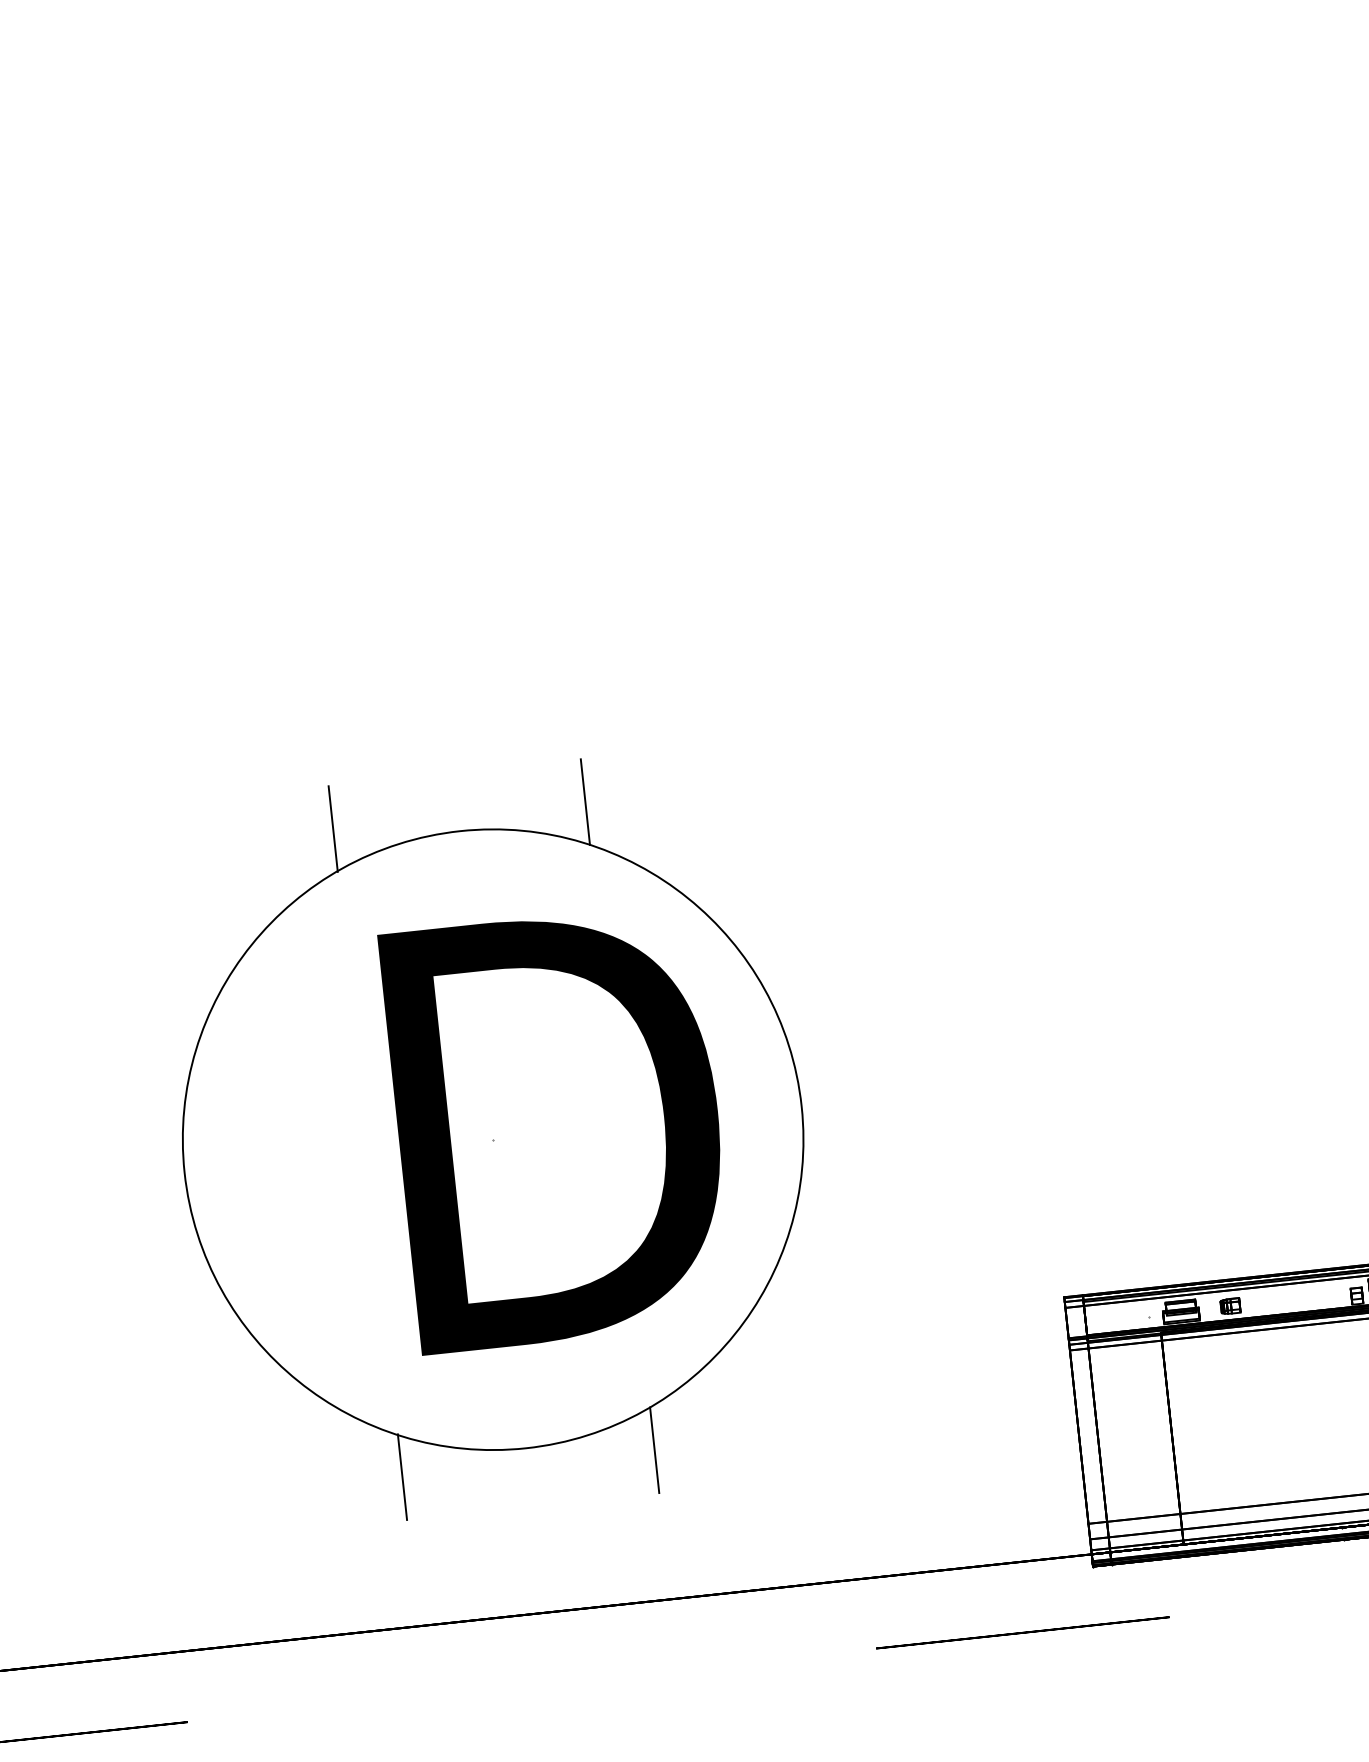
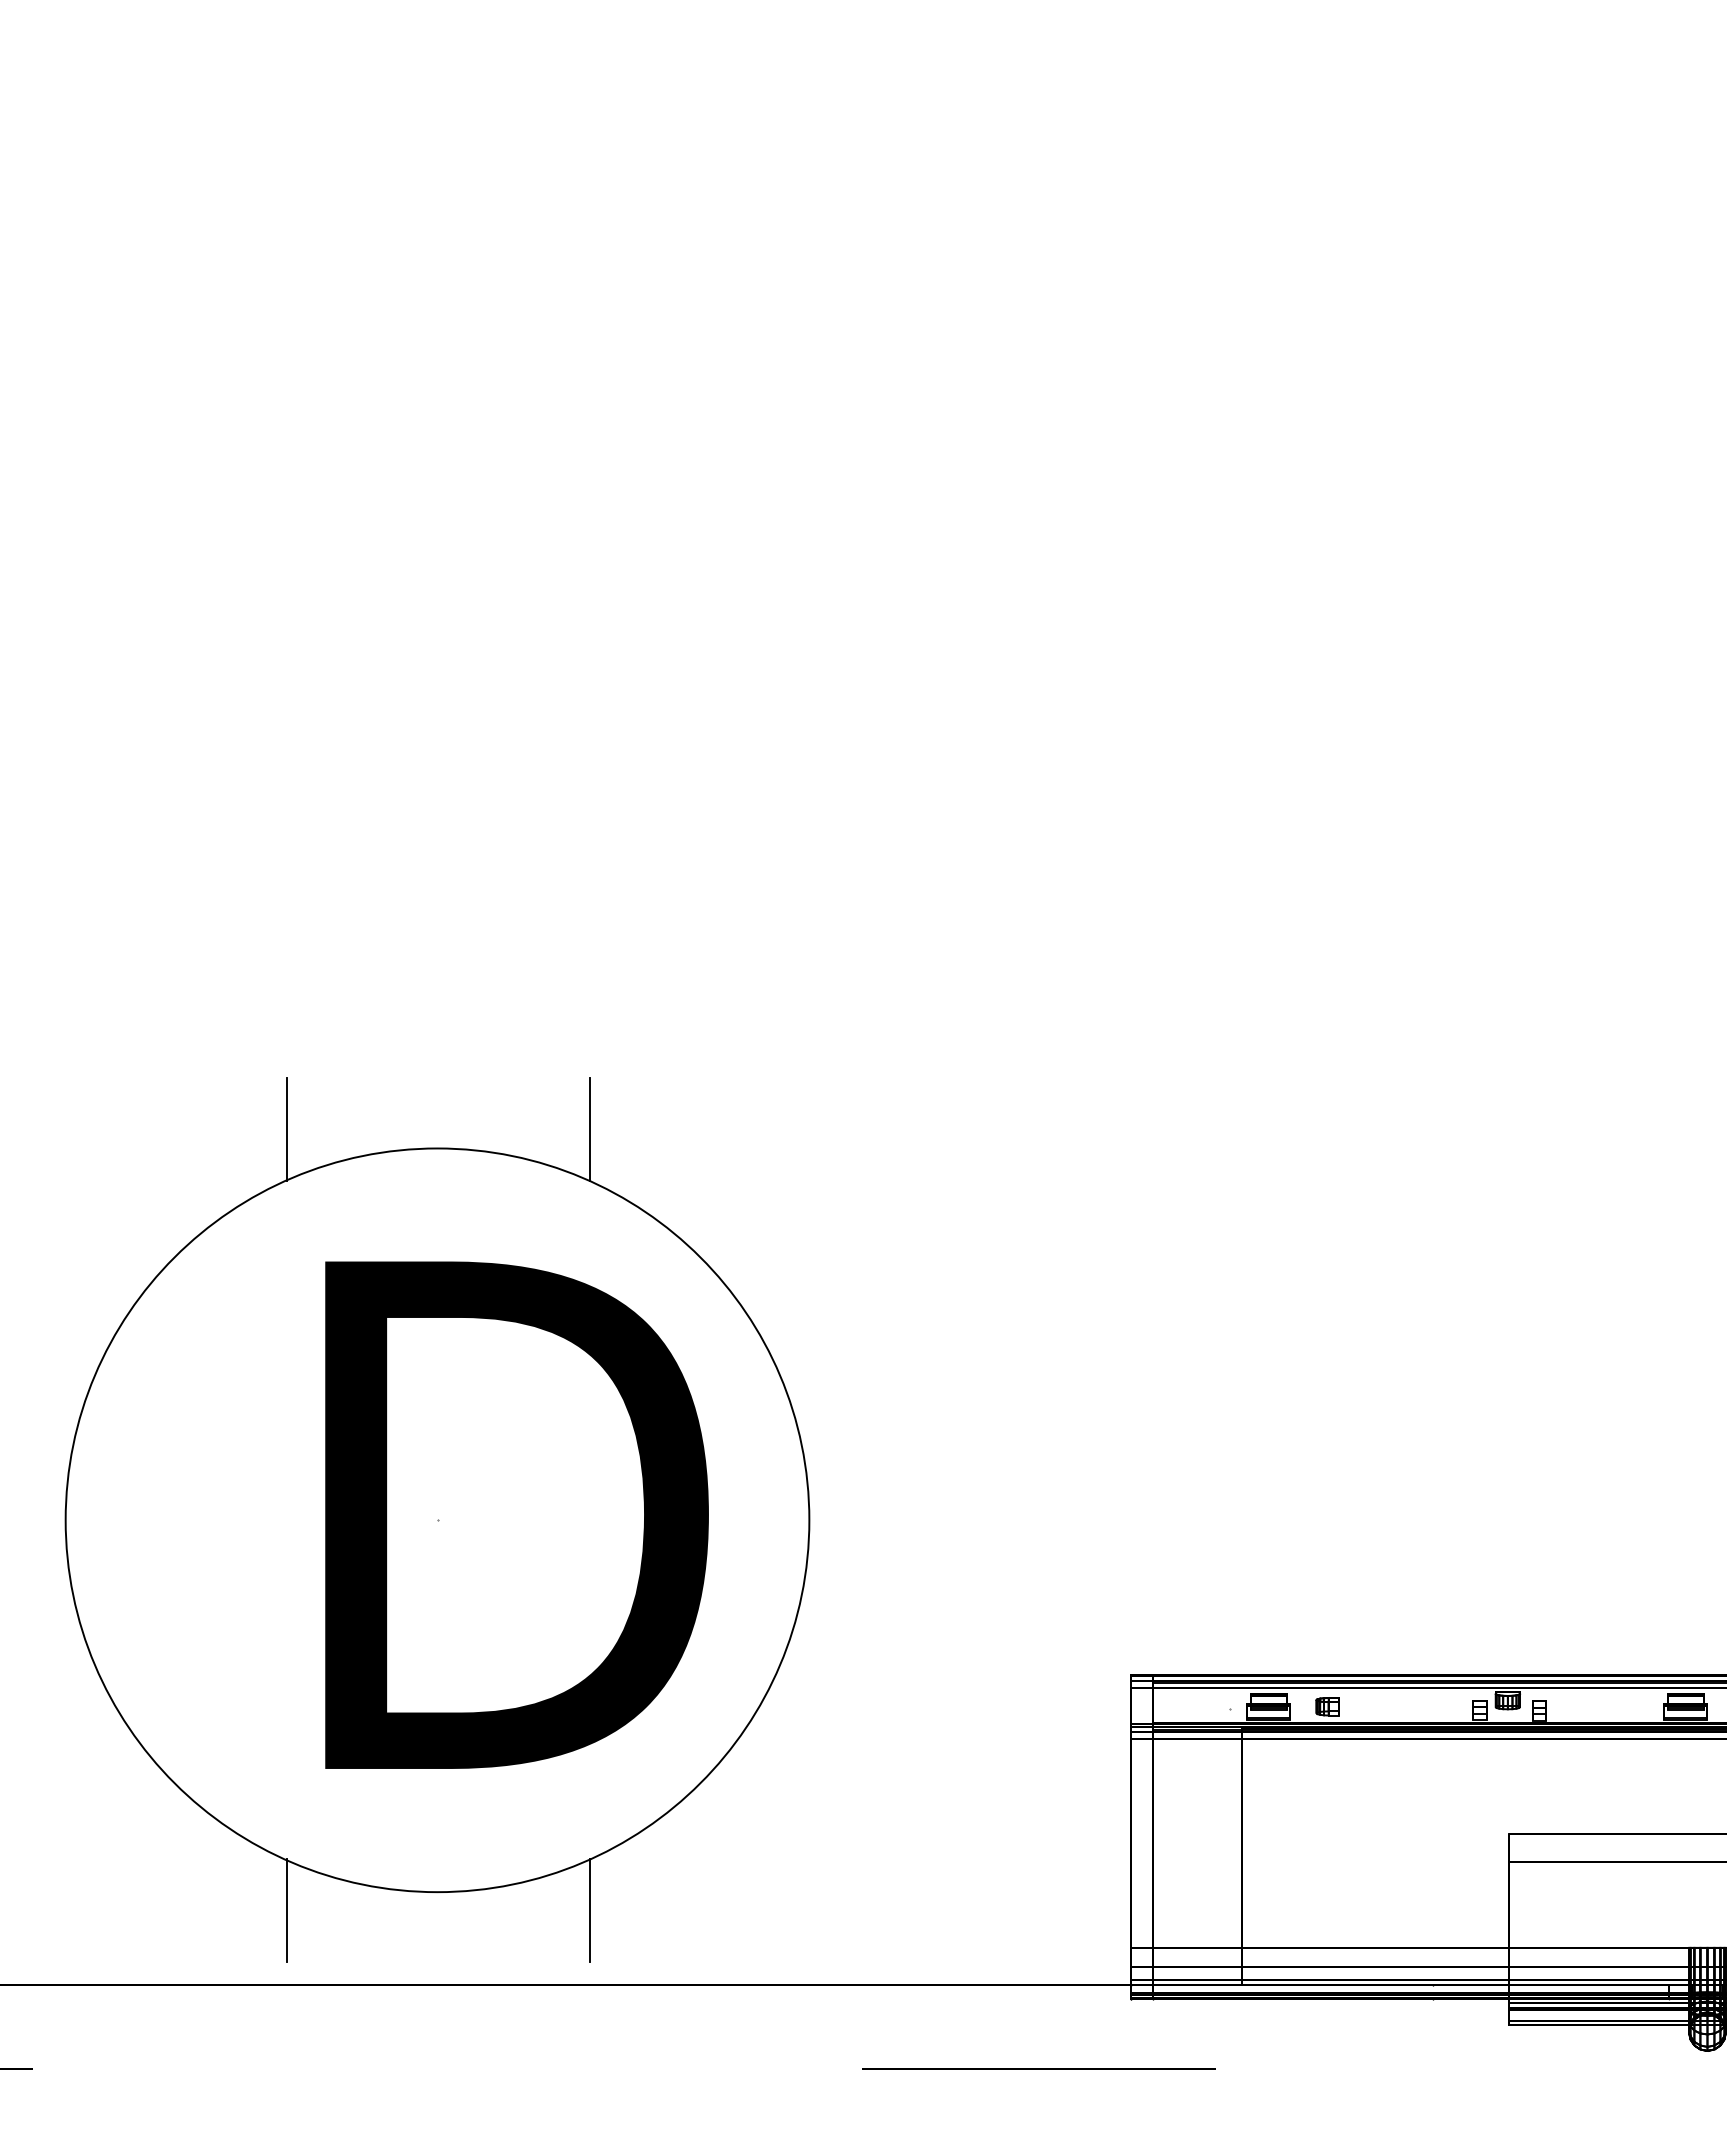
part: (493, 1139) -> (437, 1519), moved

